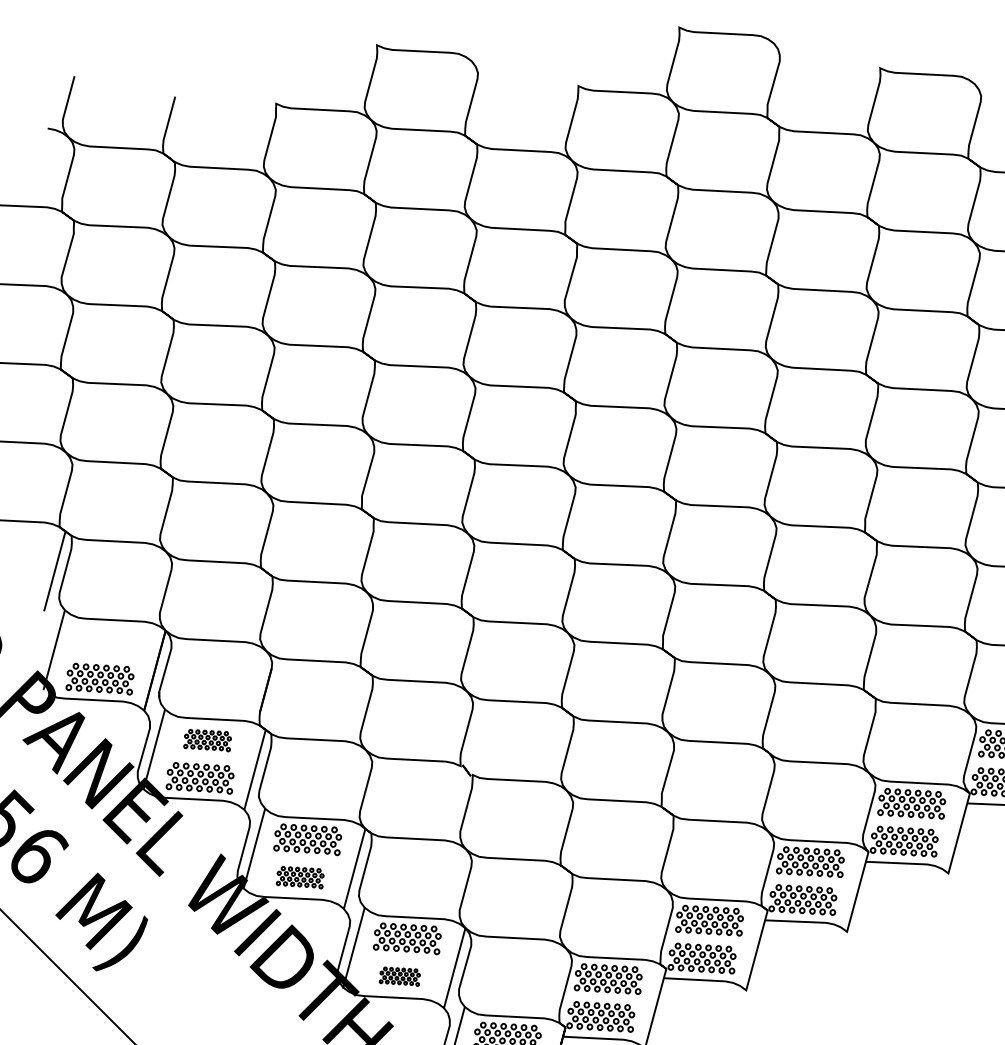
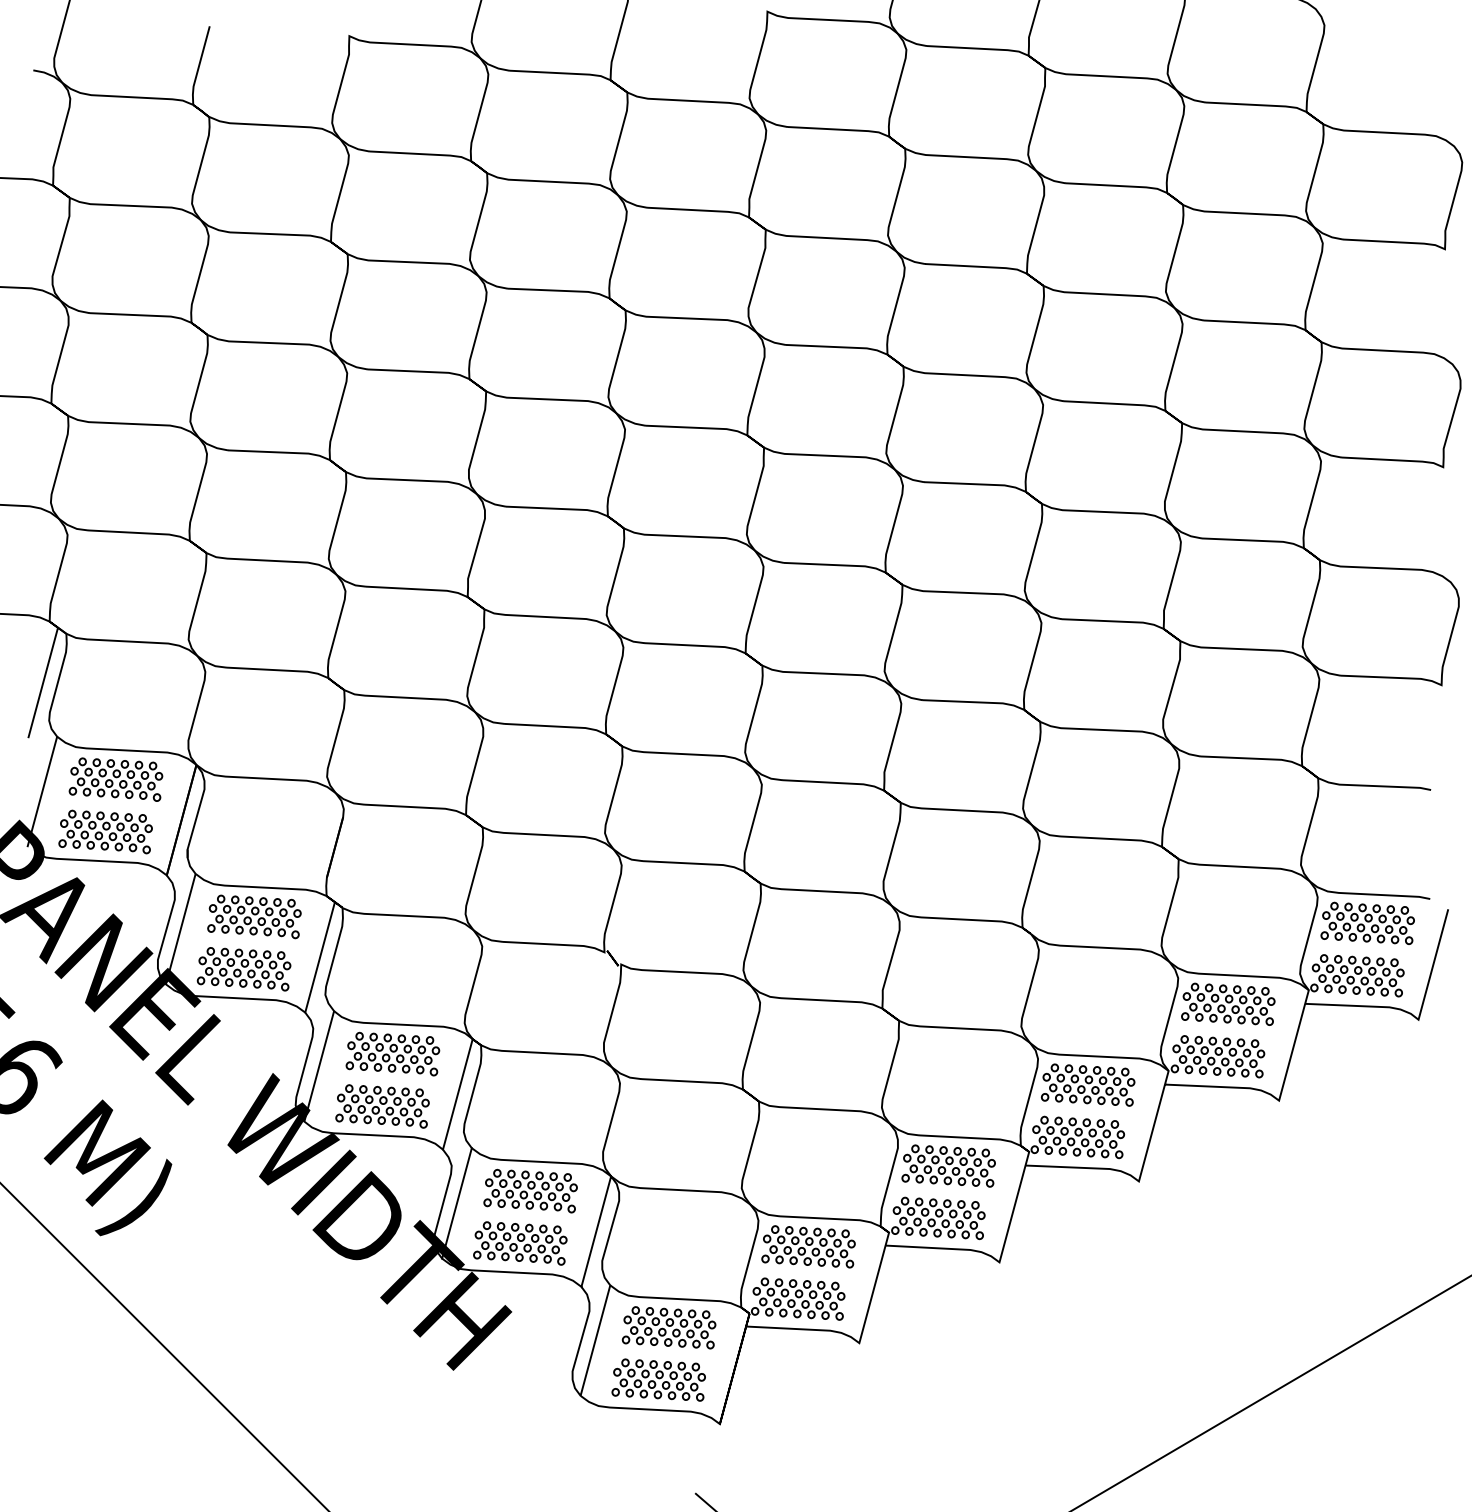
part: (107, 641) -> (115, 779), added
part: (207, 740) -> (254, 916), size x1.43
part: (300, 877) -> (382, 1106), size x1.43
part: (399, 976) -> (520, 1243), size x1.67

